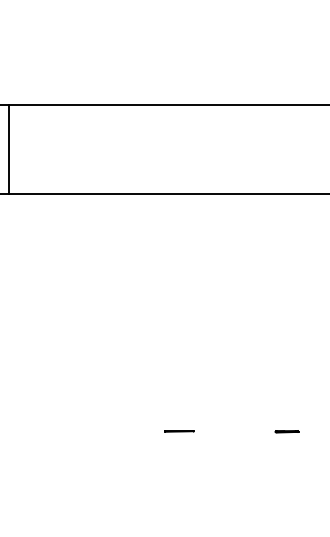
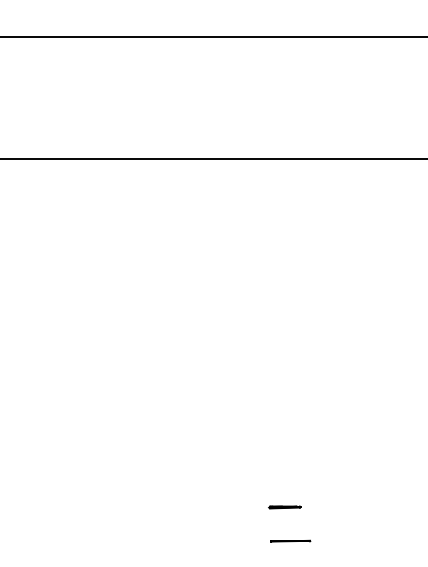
line: (179, 431) -> (290, 541), moved
line: (286, 431) -> (284, 506), moved

